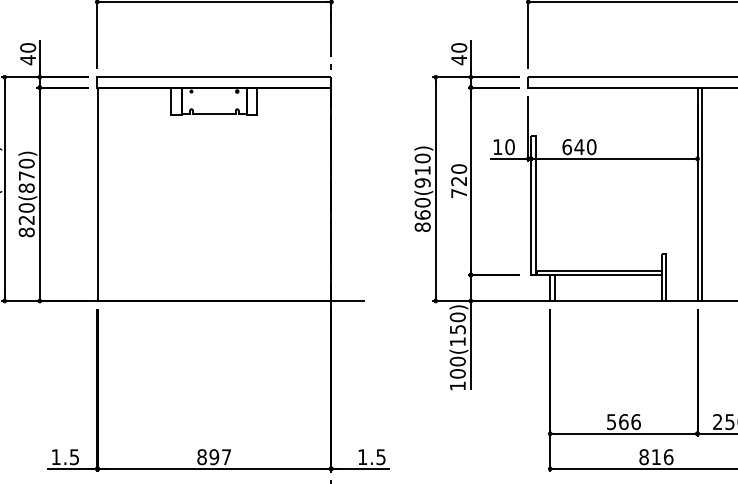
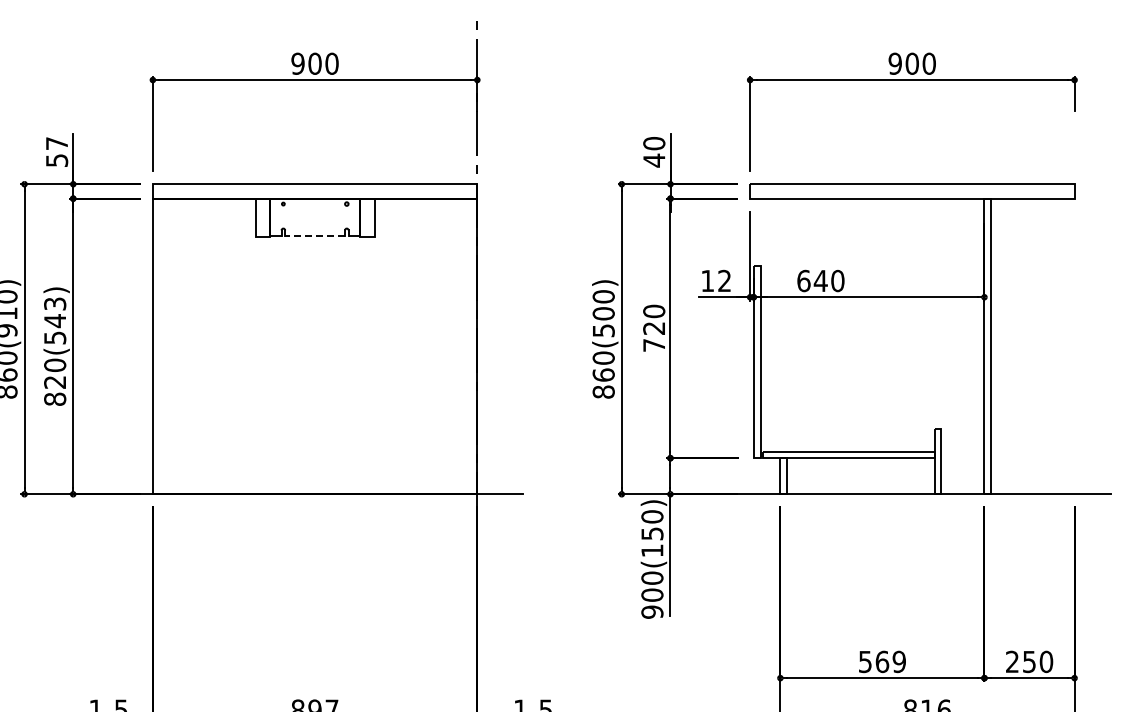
text: (27, 54) -> (56, 152), 40 -> 57
line: (214, 114) -> (315, 235), solid -> dashed
text: (509, 146) -> (724, 280), 10 -> 12
text: (26, 175) -> (55, 320), 820(870) -> 820(543)
text: (422, 177) -> (603, 322), 860(910) -> 860(500)
text: (457, 385) -> (652, 611), 100(150) -> 900(150)
text: (636, 421) -> (899, 661), 566 -> 569

